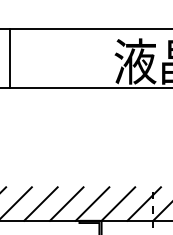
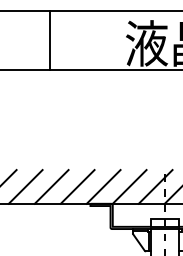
line: (9, 58) -> (49, 40), moved

